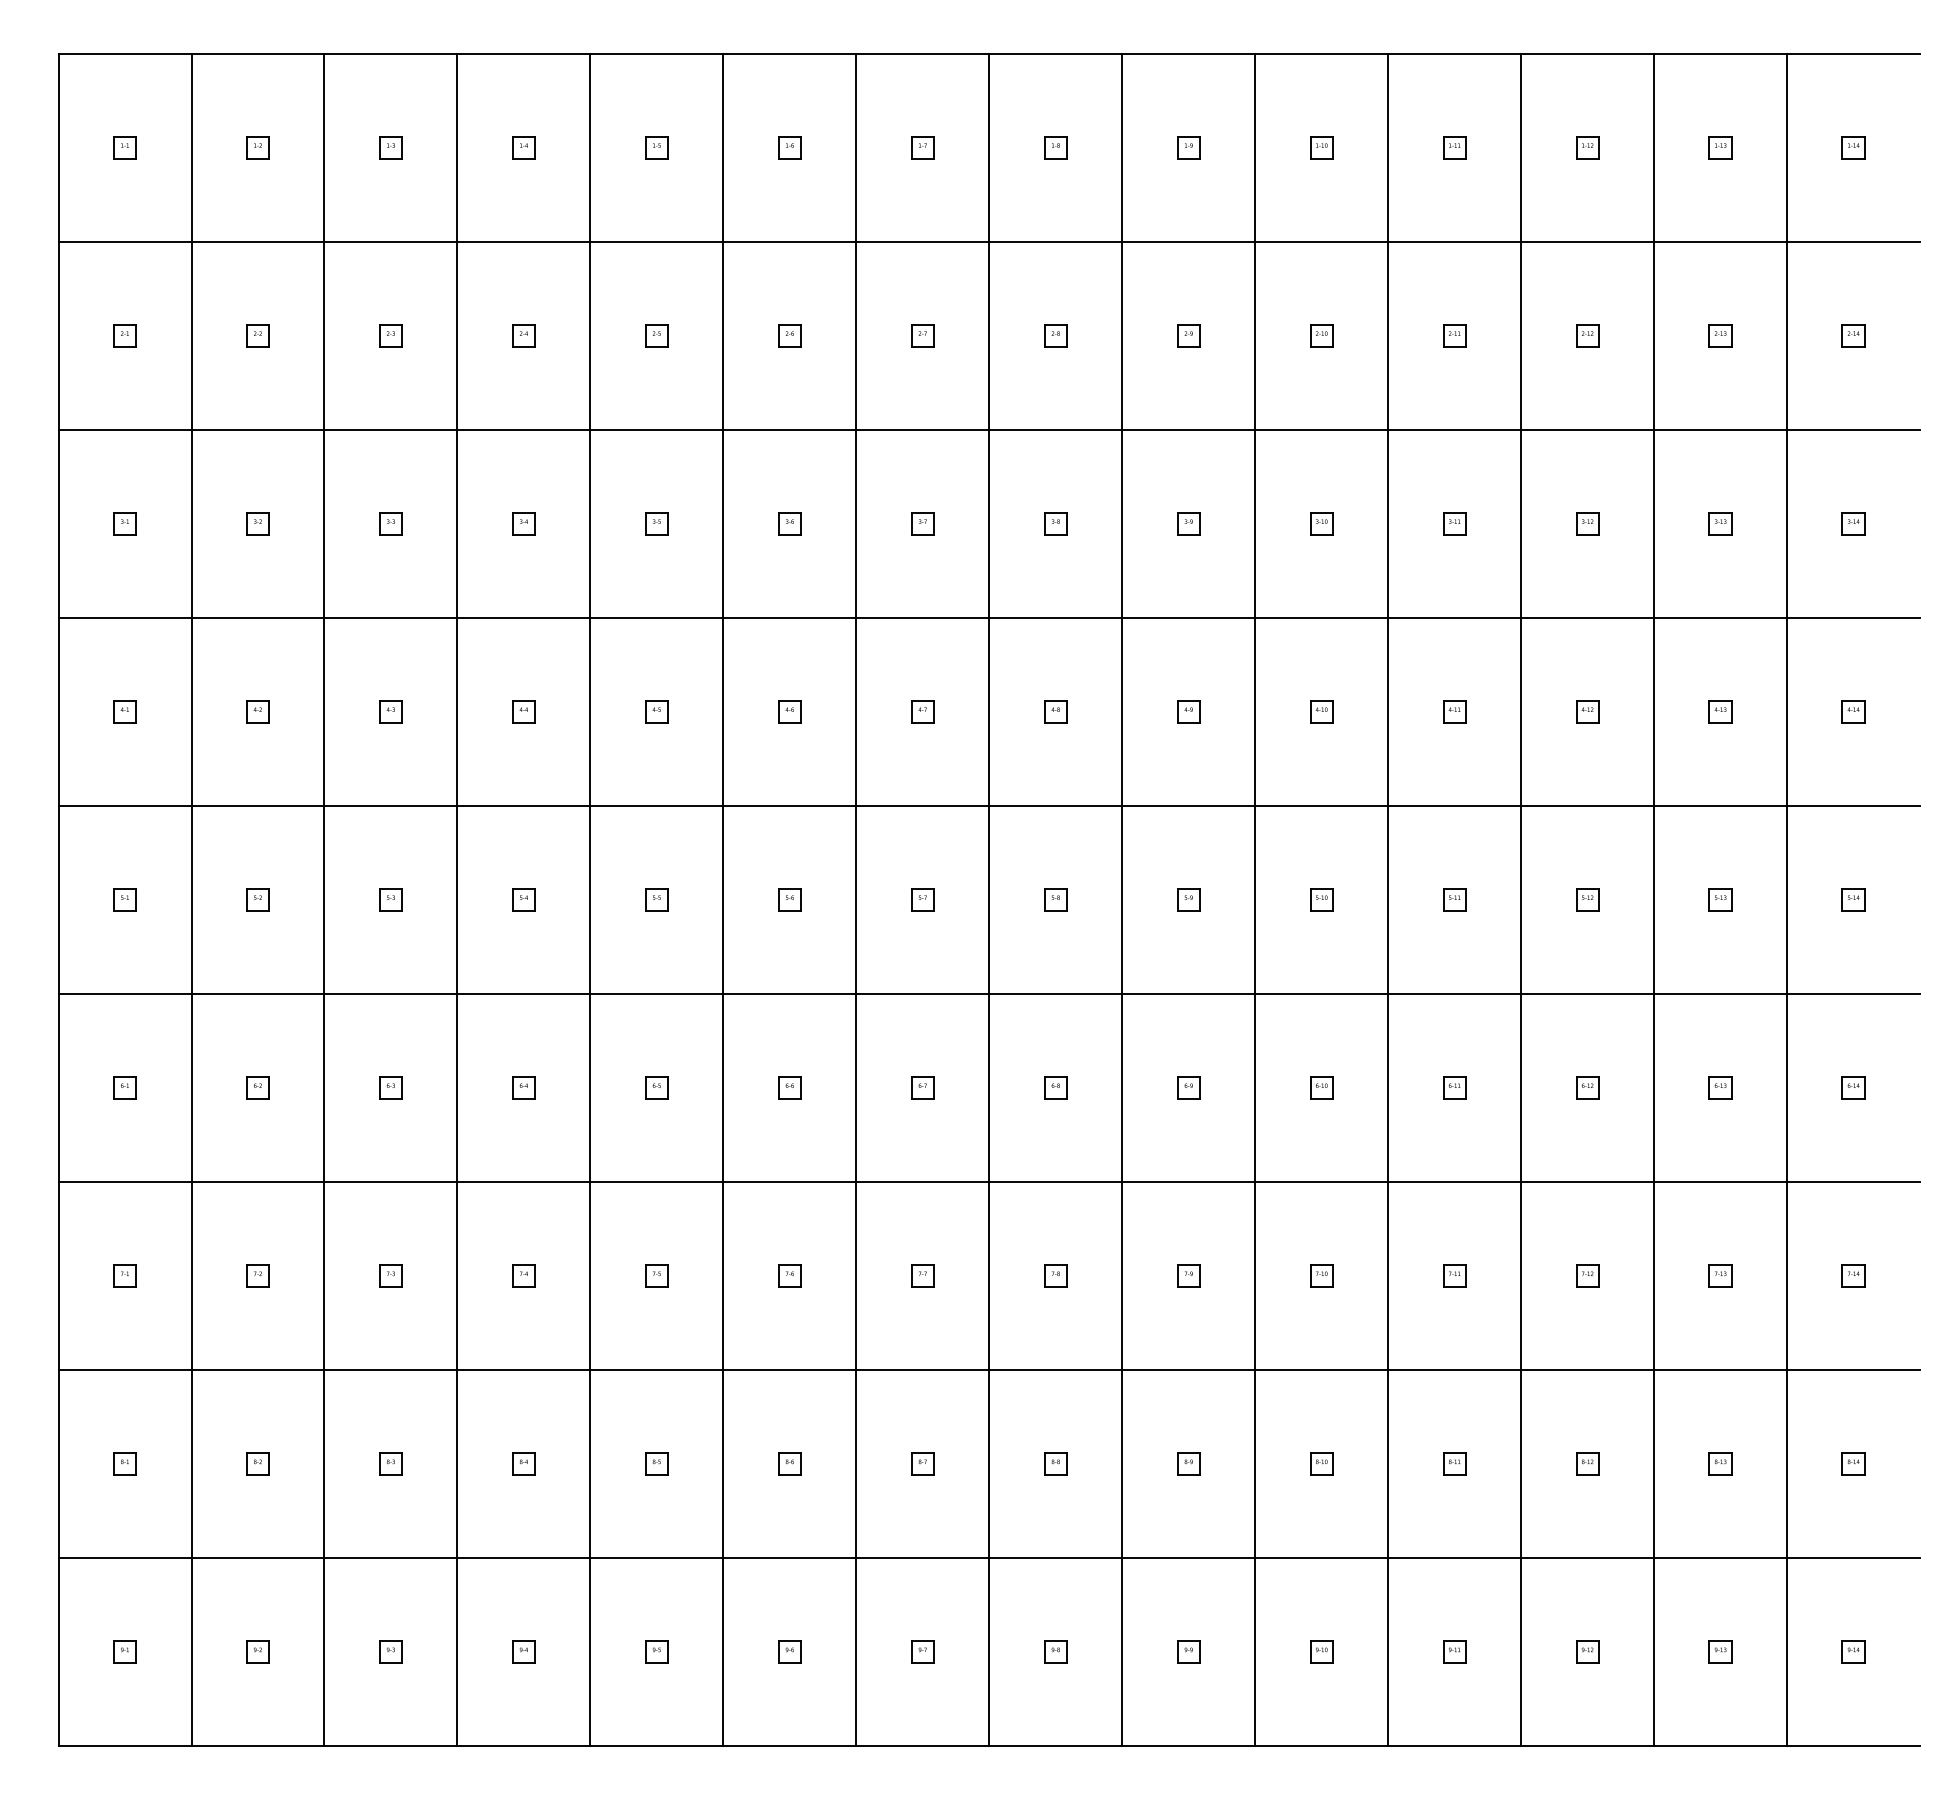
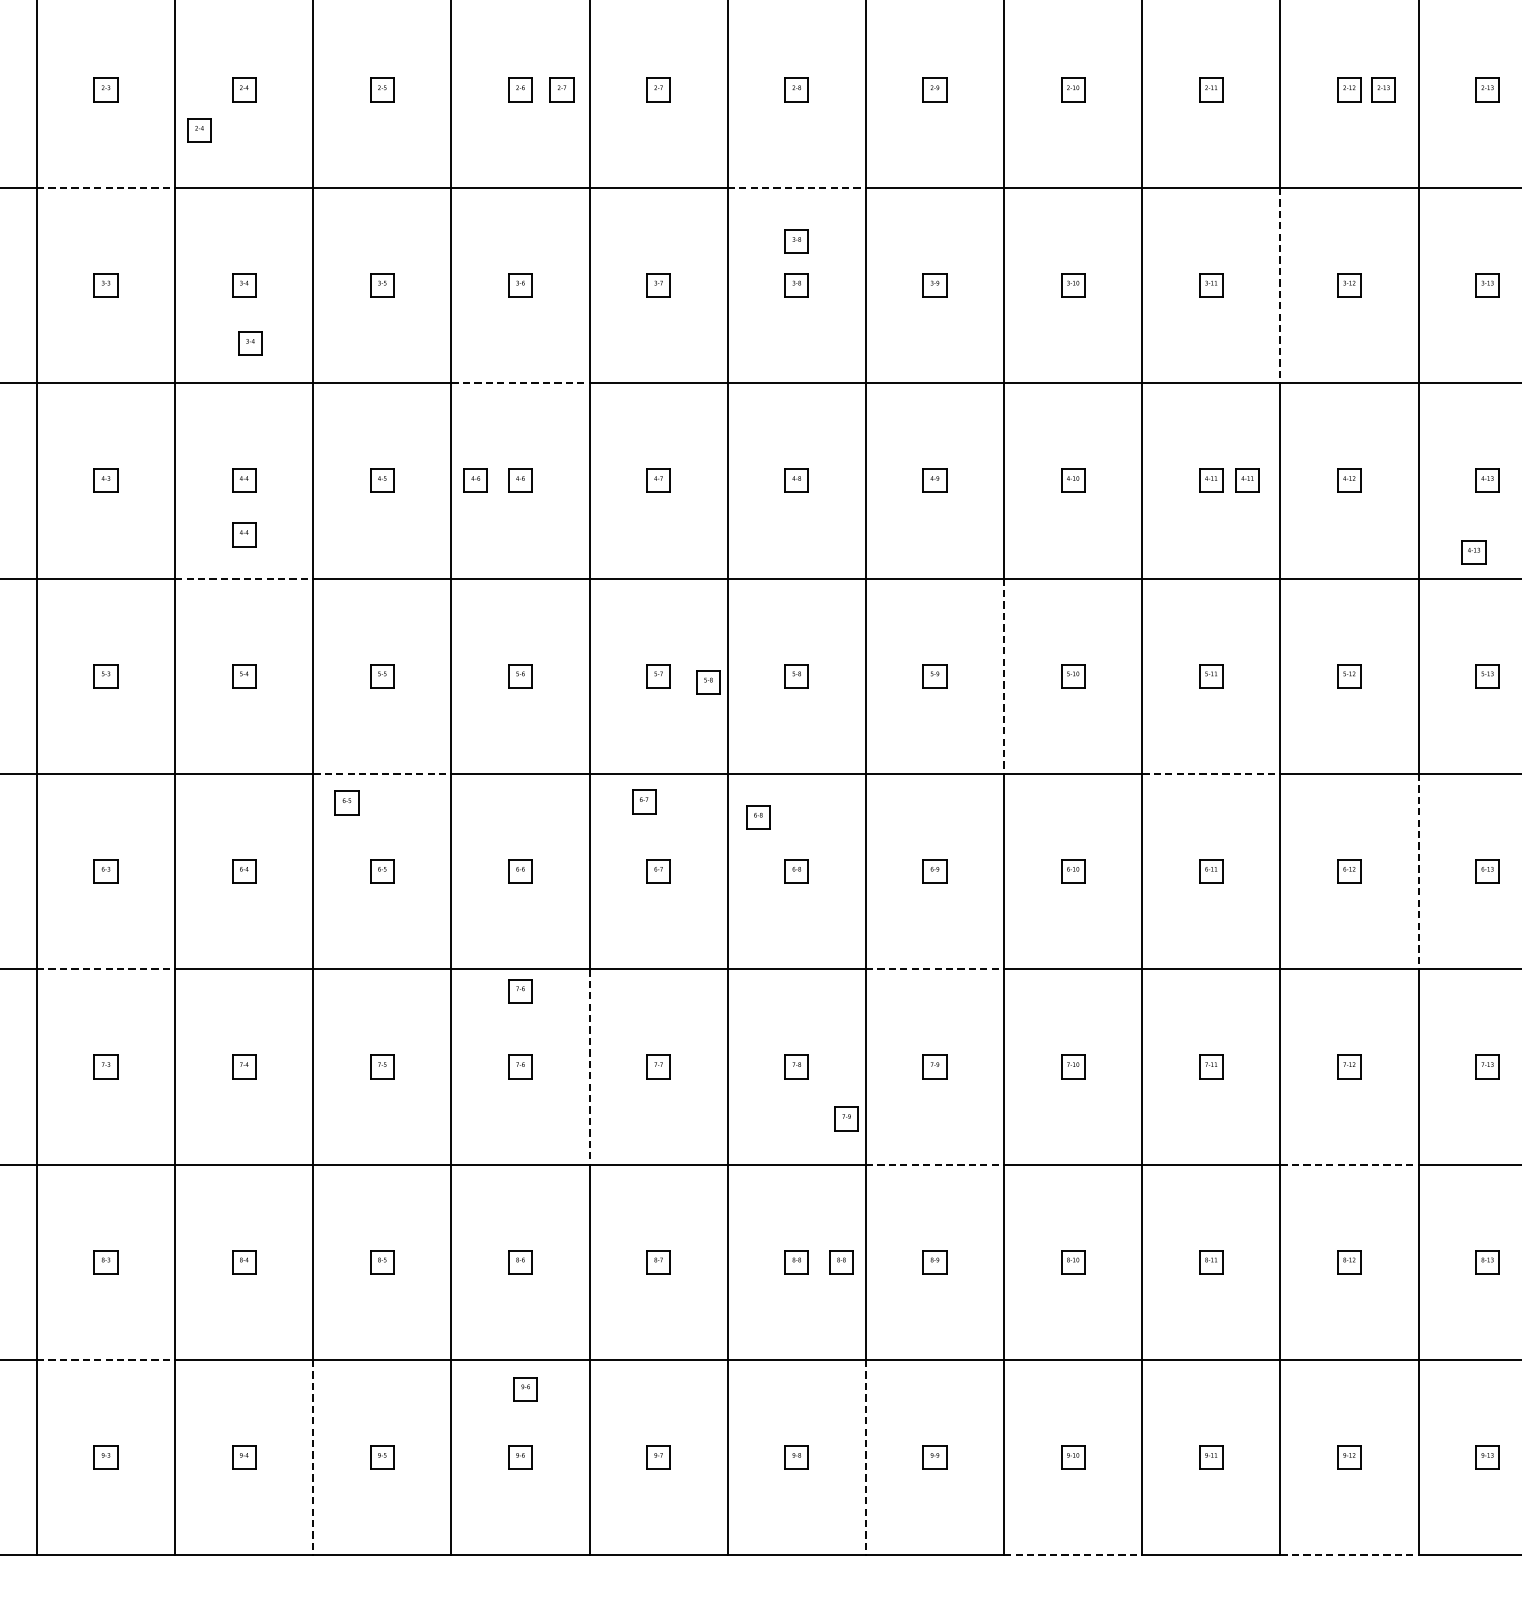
part: (829, 335) -> (561, 89), added
part: (1620, 335) -> (1383, 89), added
part: (480, 374) -> (199, 130), added
line: (391, 429) -> (106, 187), solid -> dashed
line: (1056, 429) -> (797, 187), solid -> dashed
part: (1055, 481) -> (796, 241), added
line: (1521, 524) -> (1280, 286), solid -> dashed
part: (529, 579) -> (250, 343), added
line: (790, 617) -> (521, 382), solid -> dashed
part: (746, 711) -> (475, 480), added
part: (1489, 711) -> (1247, 480), added
part: (523, 763) -> (243, 534), added
part: (1707, 780) -> (1473, 552), added
line: (524, 805) -> (244, 578), solid -> dashed
line: (1255, 900) -> (1004, 676), solid -> dashed
part: (970, 905) -> (708, 681), added
line: (657, 994) -> (383, 774), solid -> dashed
line: (1455, 994) -> (1212, 774), solid -> dashed
part: (908, 1020) -> (643, 801), added
part: (622, 1021) -> (346, 802), added
part: (1018, 1035) -> (758, 817), added
line: (1654, 1088) -> (1418, 872), solid -> dashed
line: (391, 1182) -> (106, 969), solid -> dashed
line: (1189, 1182) -> (935, 969), solid -> dashed
part: (789, 1202) -> (520, 990), added
line: (856, 1276) -> (589, 1067), solid -> dashed
part: (1103, 1325) -> (846, 1118), added
line: (1189, 1370) -> (935, 1165), solid -> dashed
line: (1588, 1370) -> (1350, 1165), solid -> dashed
part: (1098, 1463) -> (841, 1261), added
line: (391, 1558) -> (106, 1360), solid -> dashed
part: (794, 1585) -> (525, 1388), added
line: (590, 1652) -> (313, 1458), solid -> dashed
line: (1122, 1652) -> (866, 1458), solid -> dashed
line: (1322, 1746) -> (1073, 1555), solid -> dashed
line: (1588, 1746) -> (1350, 1555), solid -> dashed

